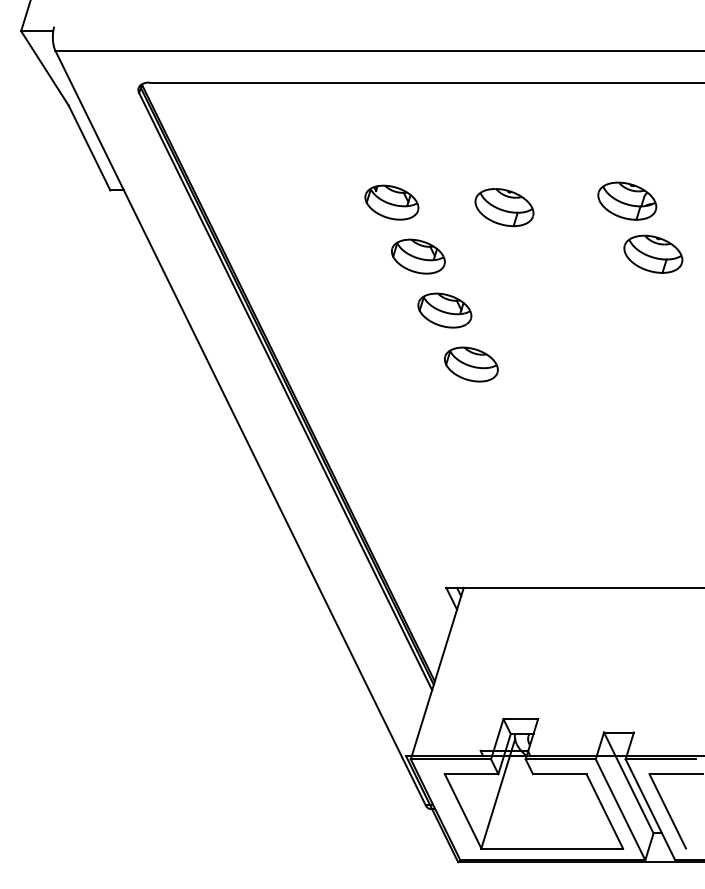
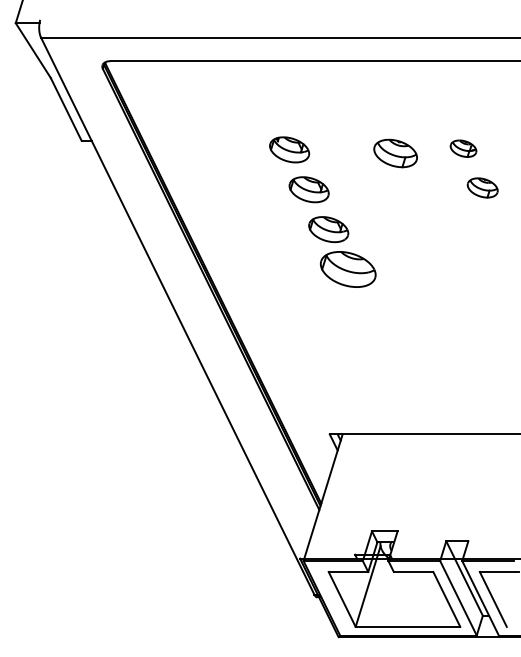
part: (627, 200) -> (463, 148), size x0.6
part: (504, 207) -> (395, 153), moved
part: (653, 253) -> (482, 187), size x0.7
part: (471, 364) -> (348, 269), size x1.4

